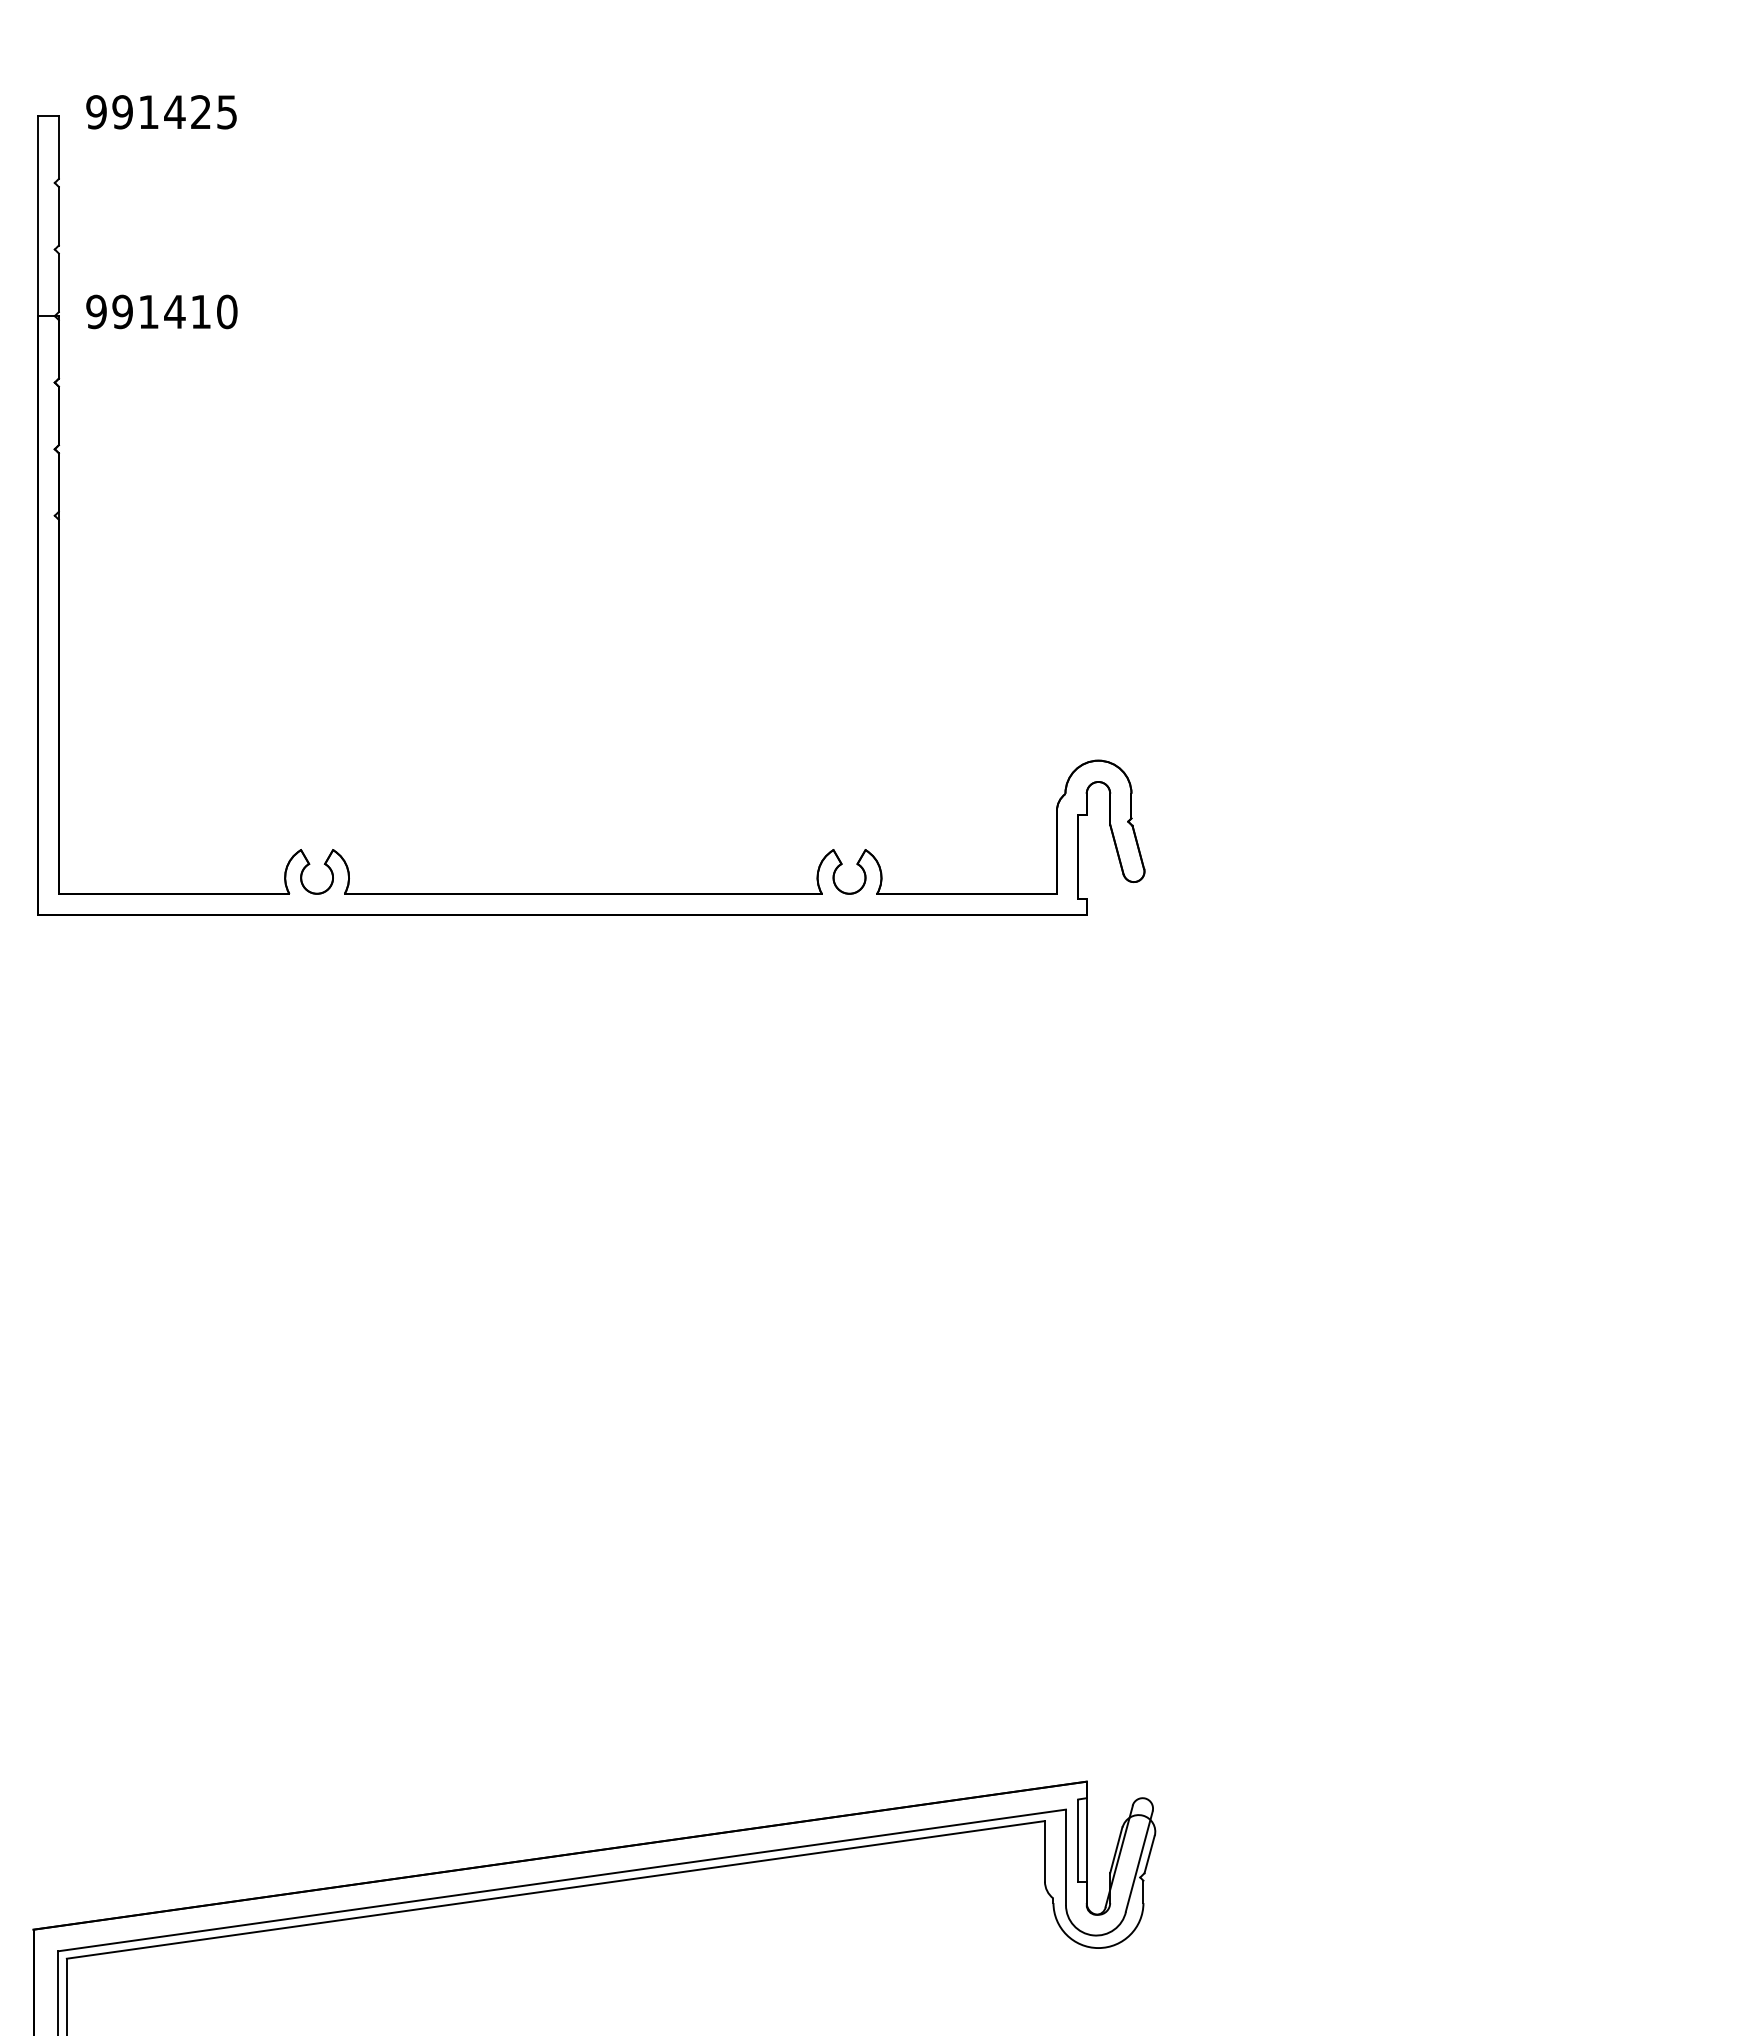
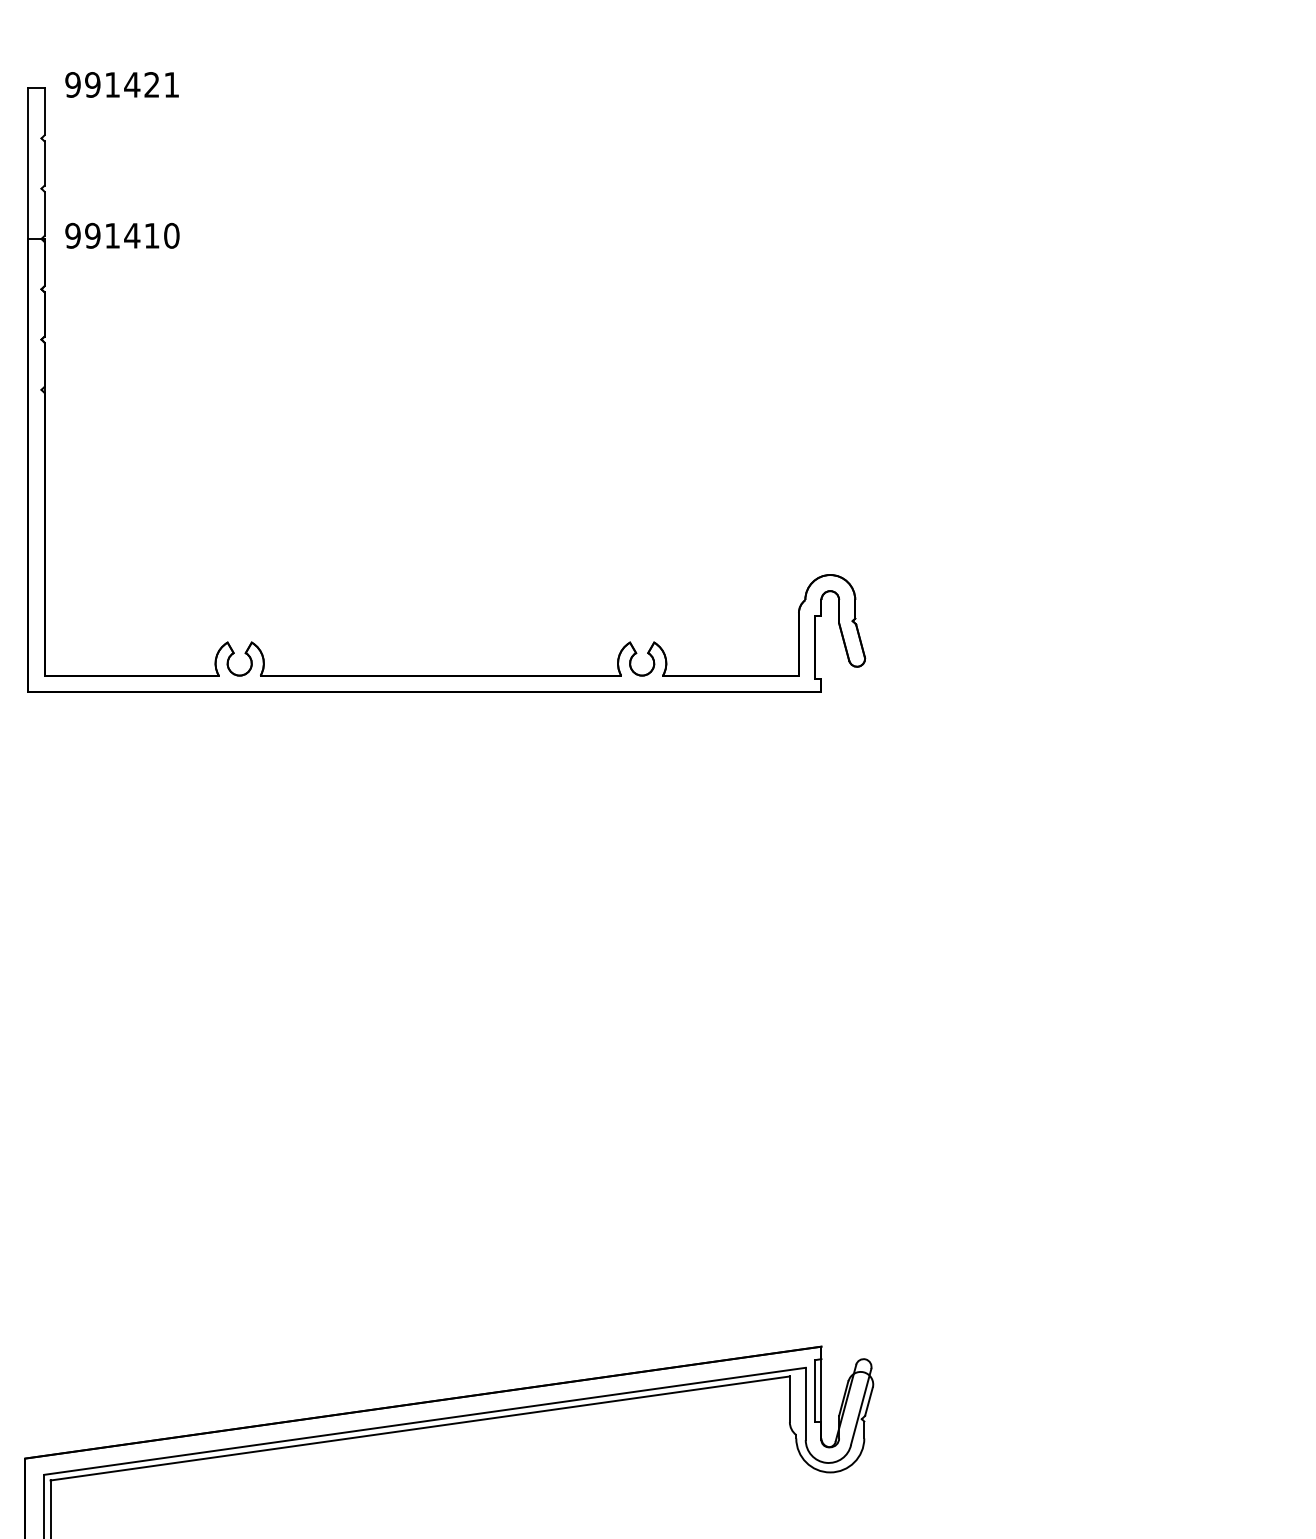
text: (226, 112) -> (171, 85), 991425 -> 991421

